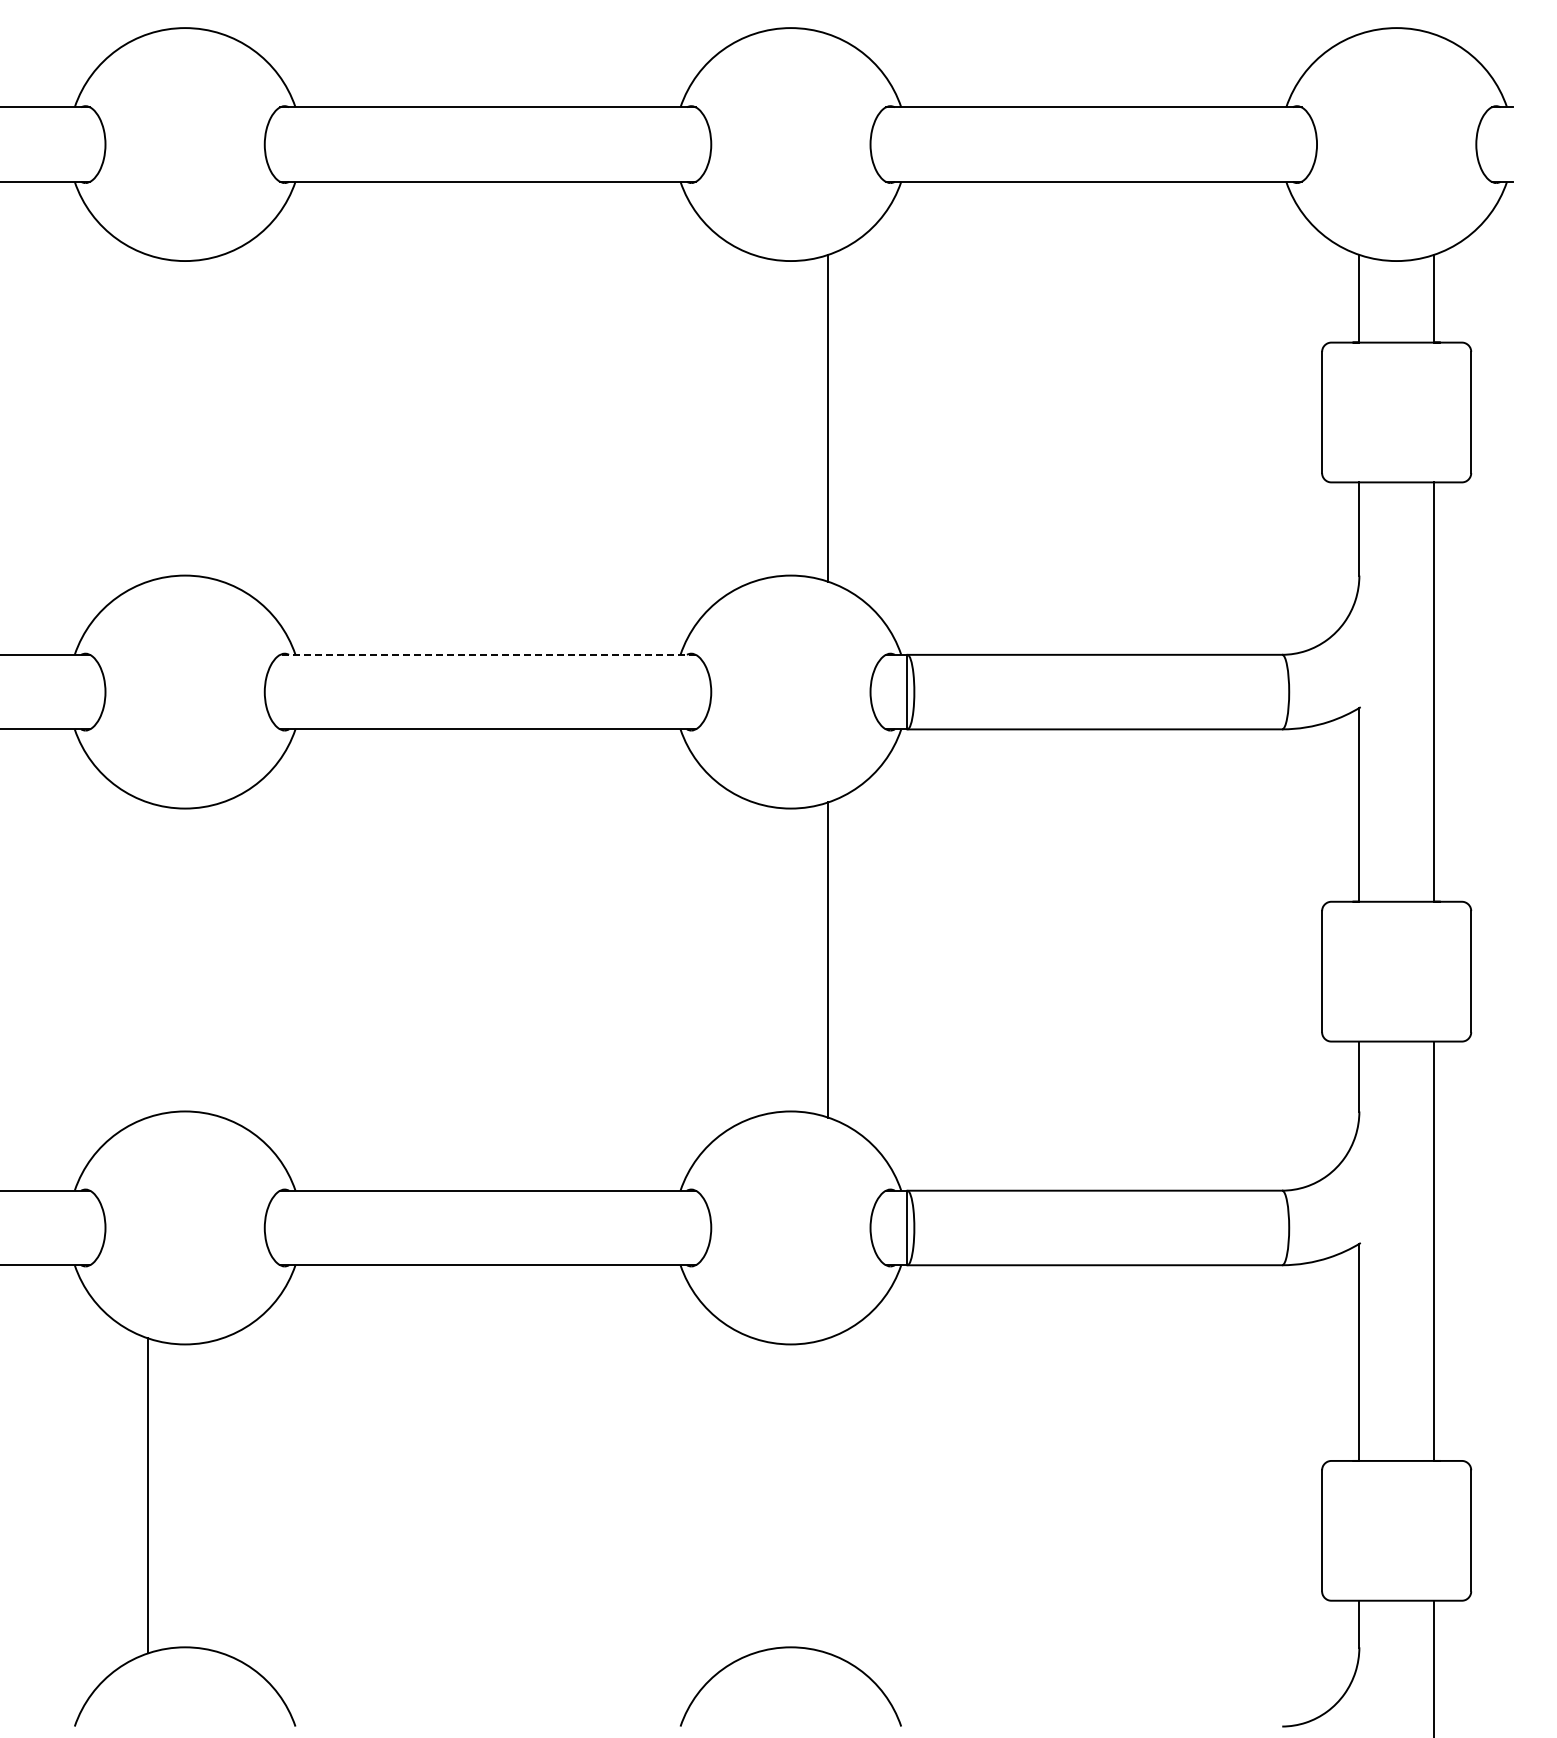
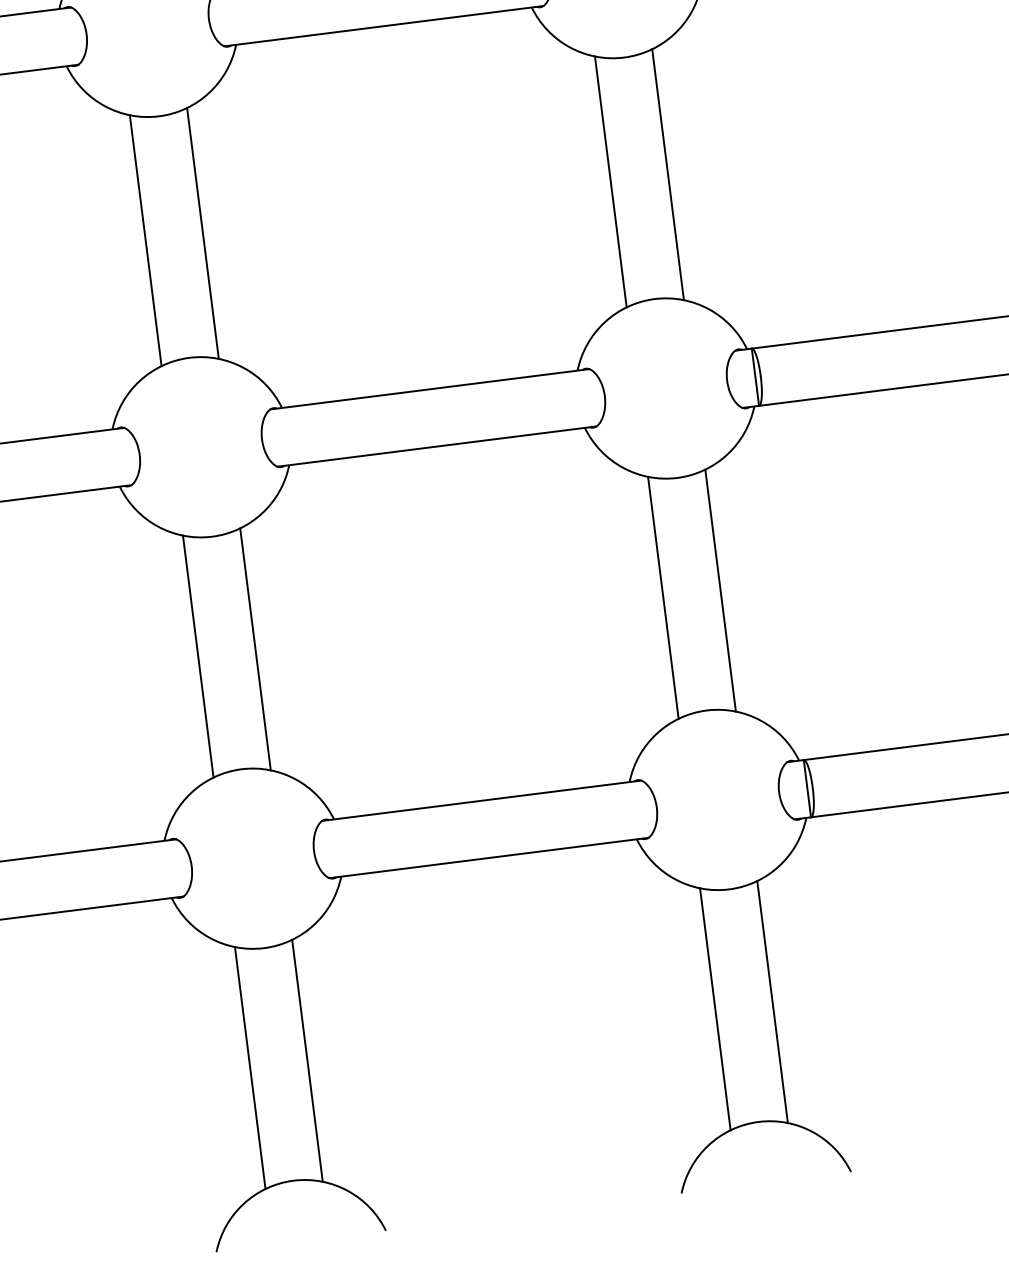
line: (147, 417) -> (145, 240), added
line: (222, 417) -> (202, 232), added
line: (753, 417) -> (610, 181), added
line: (488, 654) -> (430, 388), dashed -> solid
line: (147, 959) -> (197, 656), added
line: (222, 959) -> (255, 648), added
line: (753, 959) -> (663, 597), added
line: (222, 1495) -> (307, 1060), added
line: (753, 1495) -> (715, 1009), added
line: (828, 1495) -> (772, 1001), added

